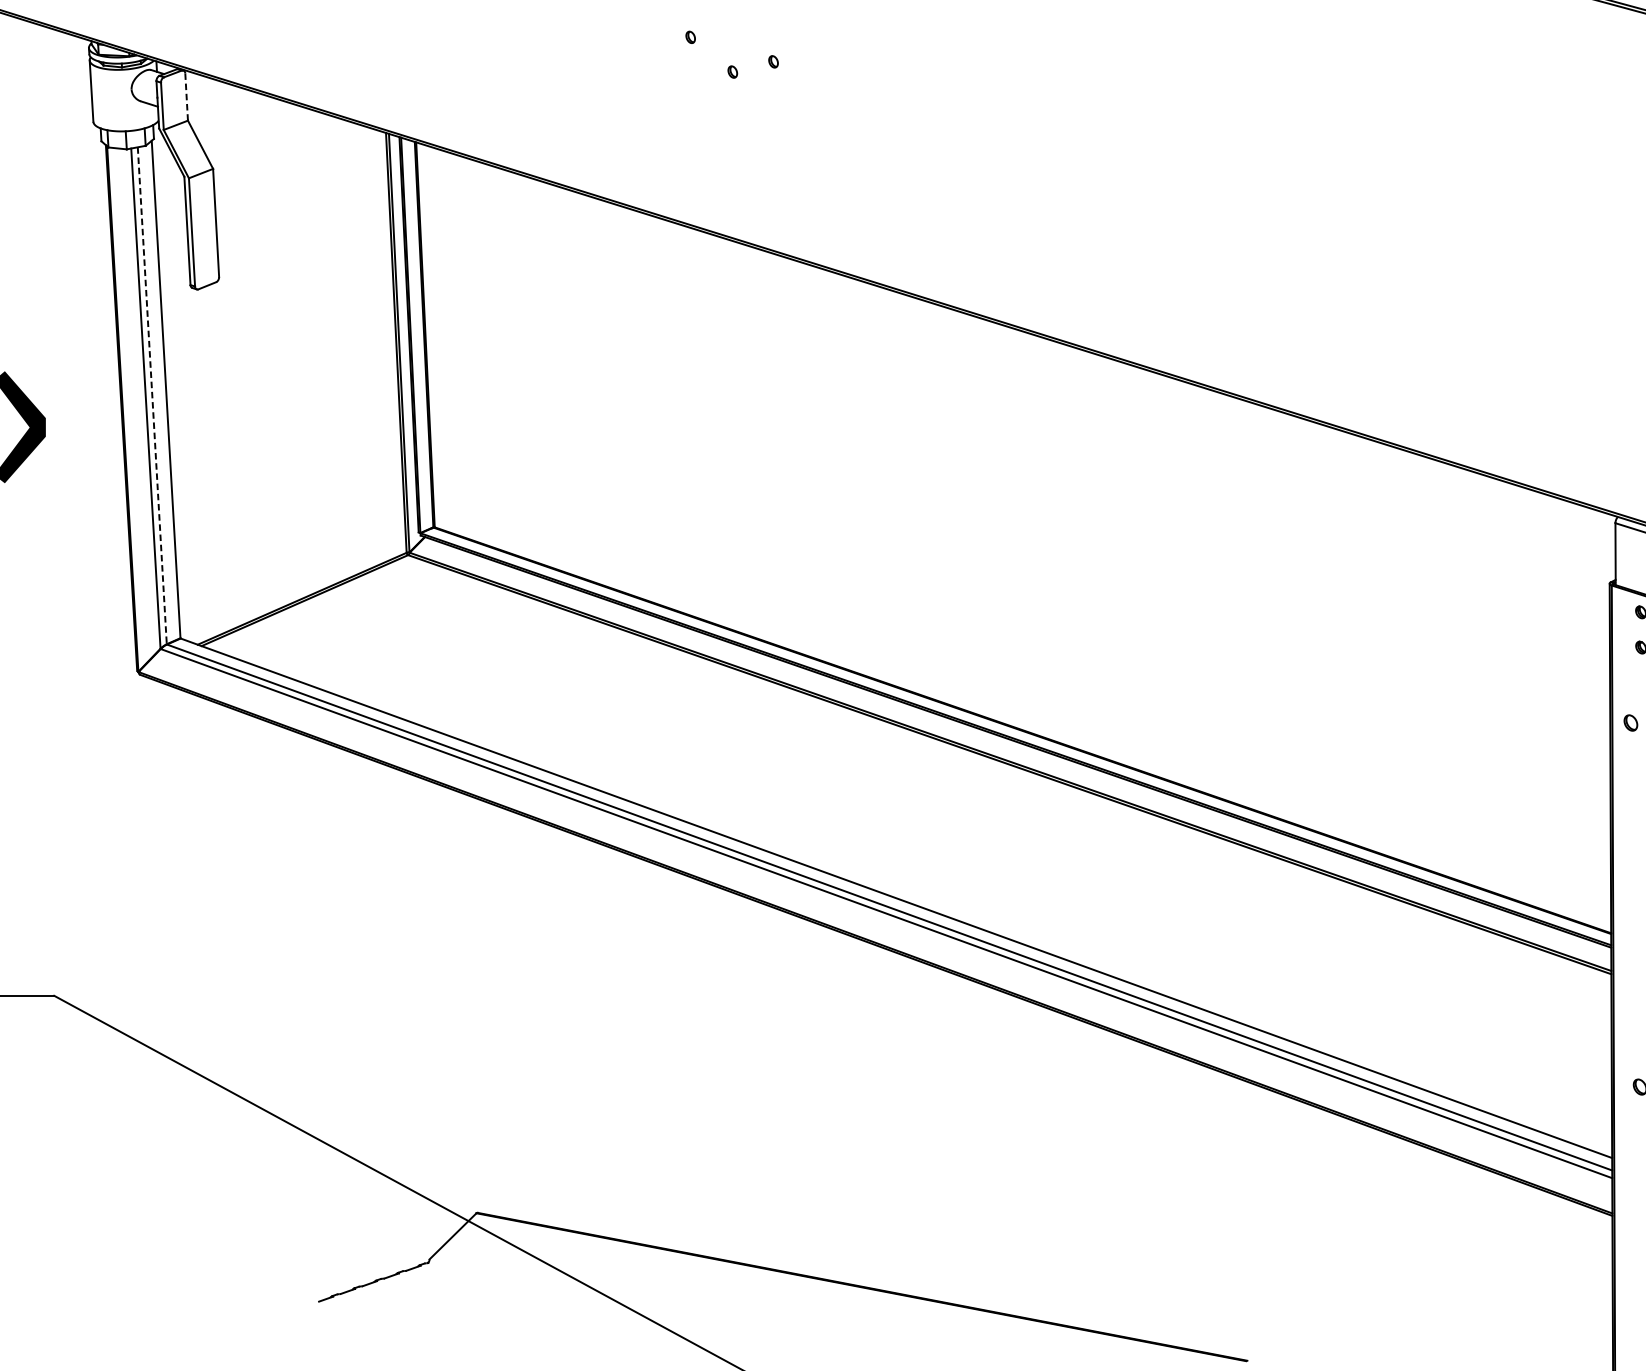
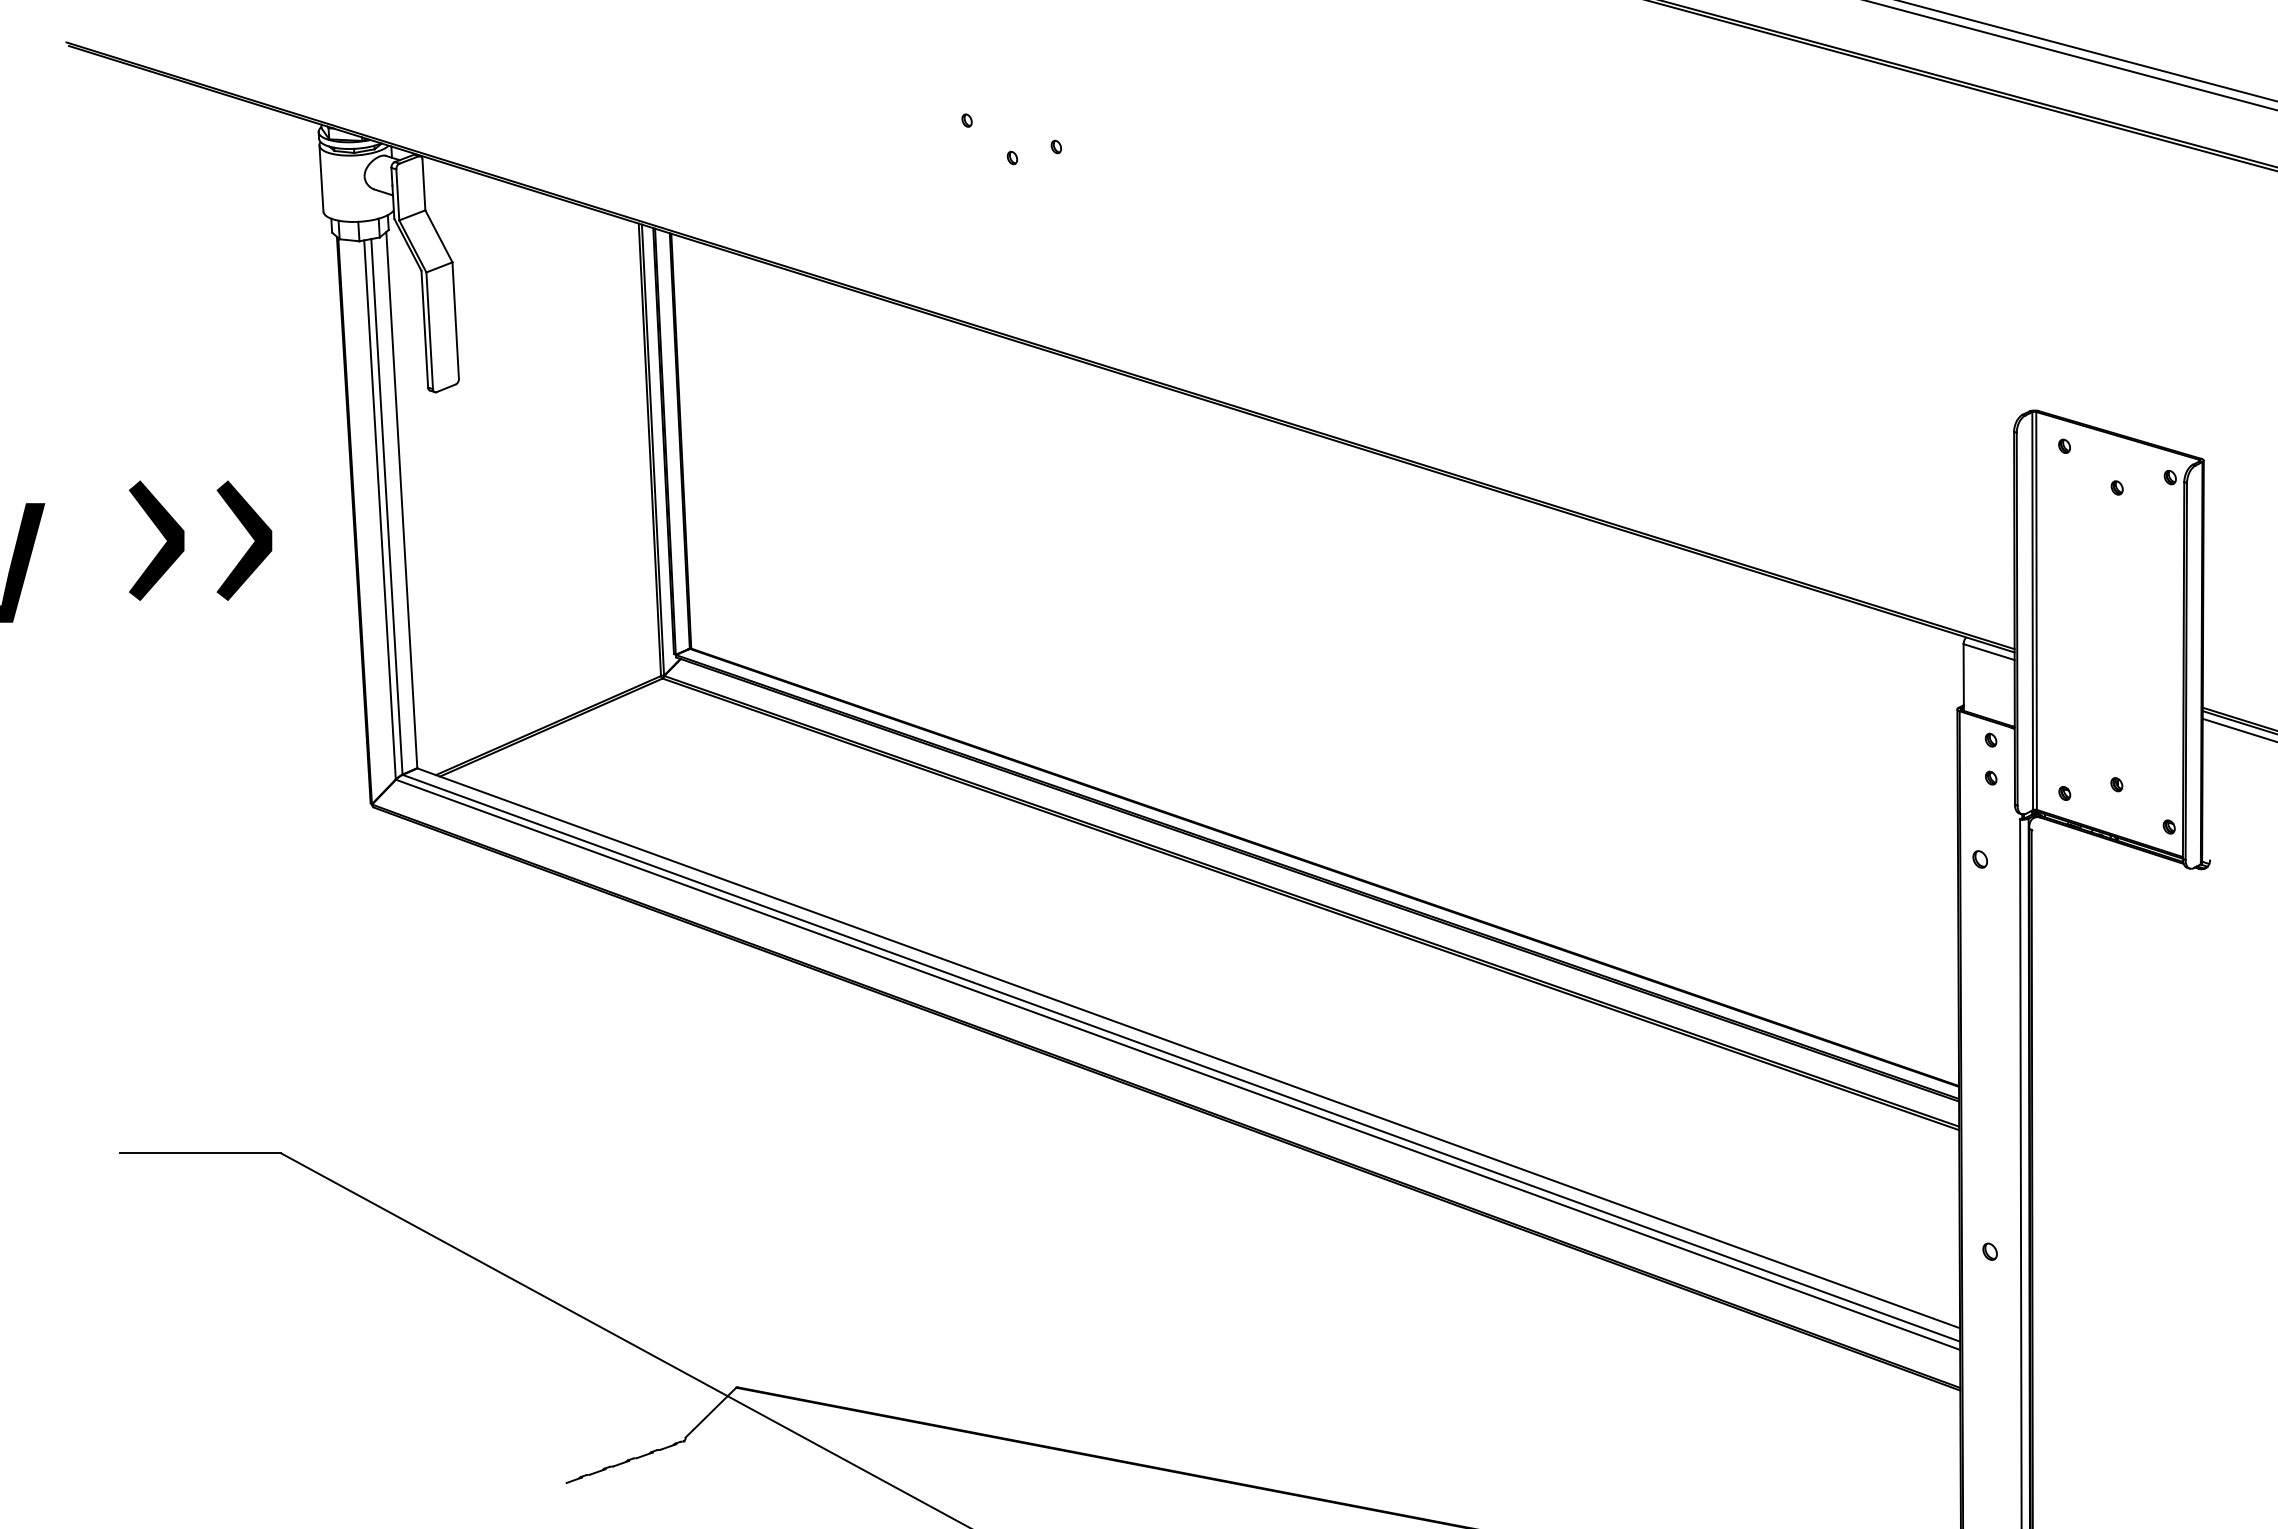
line: (186, 96) -> (423, 184), dashed -> solid
line: (151, 396) -> (386, 507), dashed -> solid

